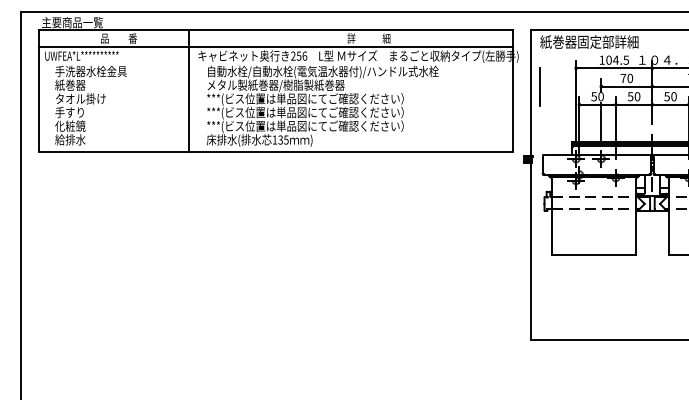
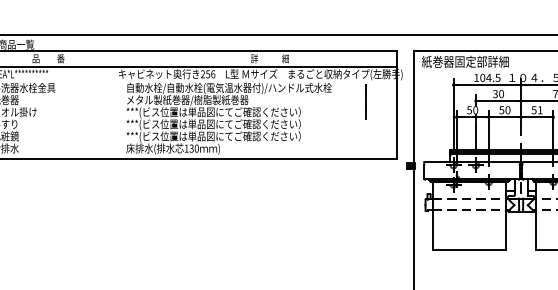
text: (623, 78) -> (495, 94), 70 -> 30
line: (539, 86) -> (365, 101), moved
line: (189, 90) -> (111, 104), removed
text: (673, 96) -> (539, 110), 50 -> 51
text: (286, 139) -> (196, 148), 135 -> 130

